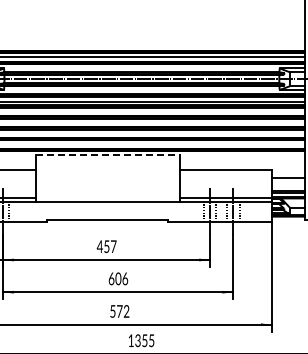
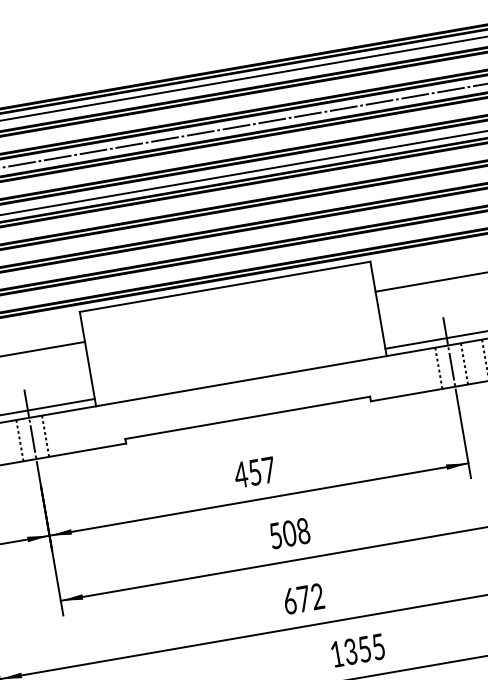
line: (107, 155) -> (224, 287), dashed -> solid
text: (118, 278) -> (289, 532), 606 -> 508
text: (112, 311) -> (289, 601), 572 -> 672

